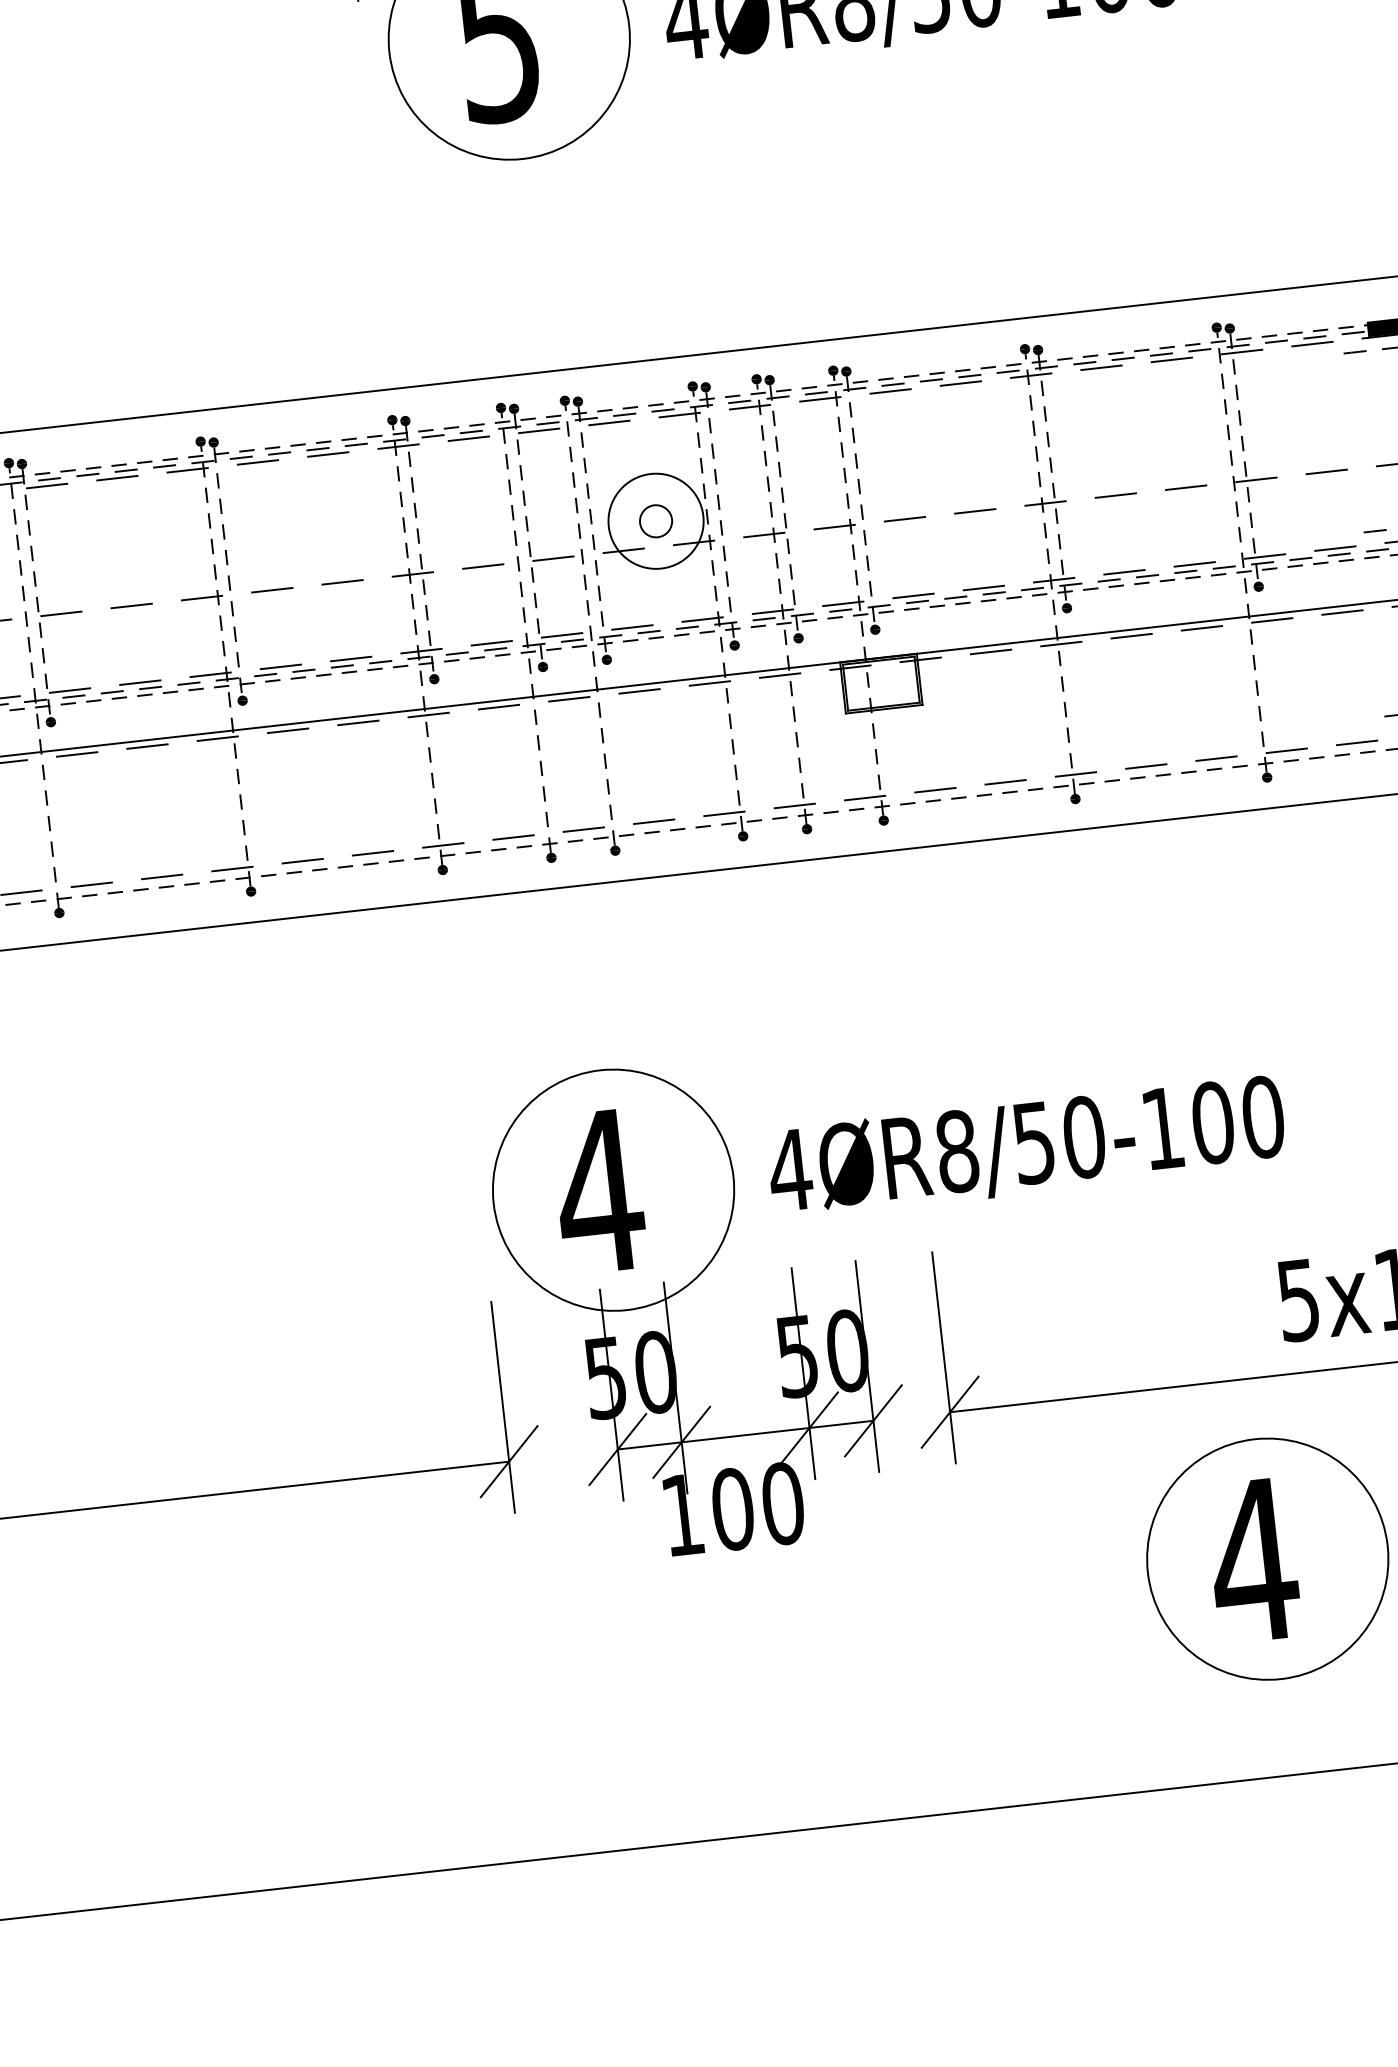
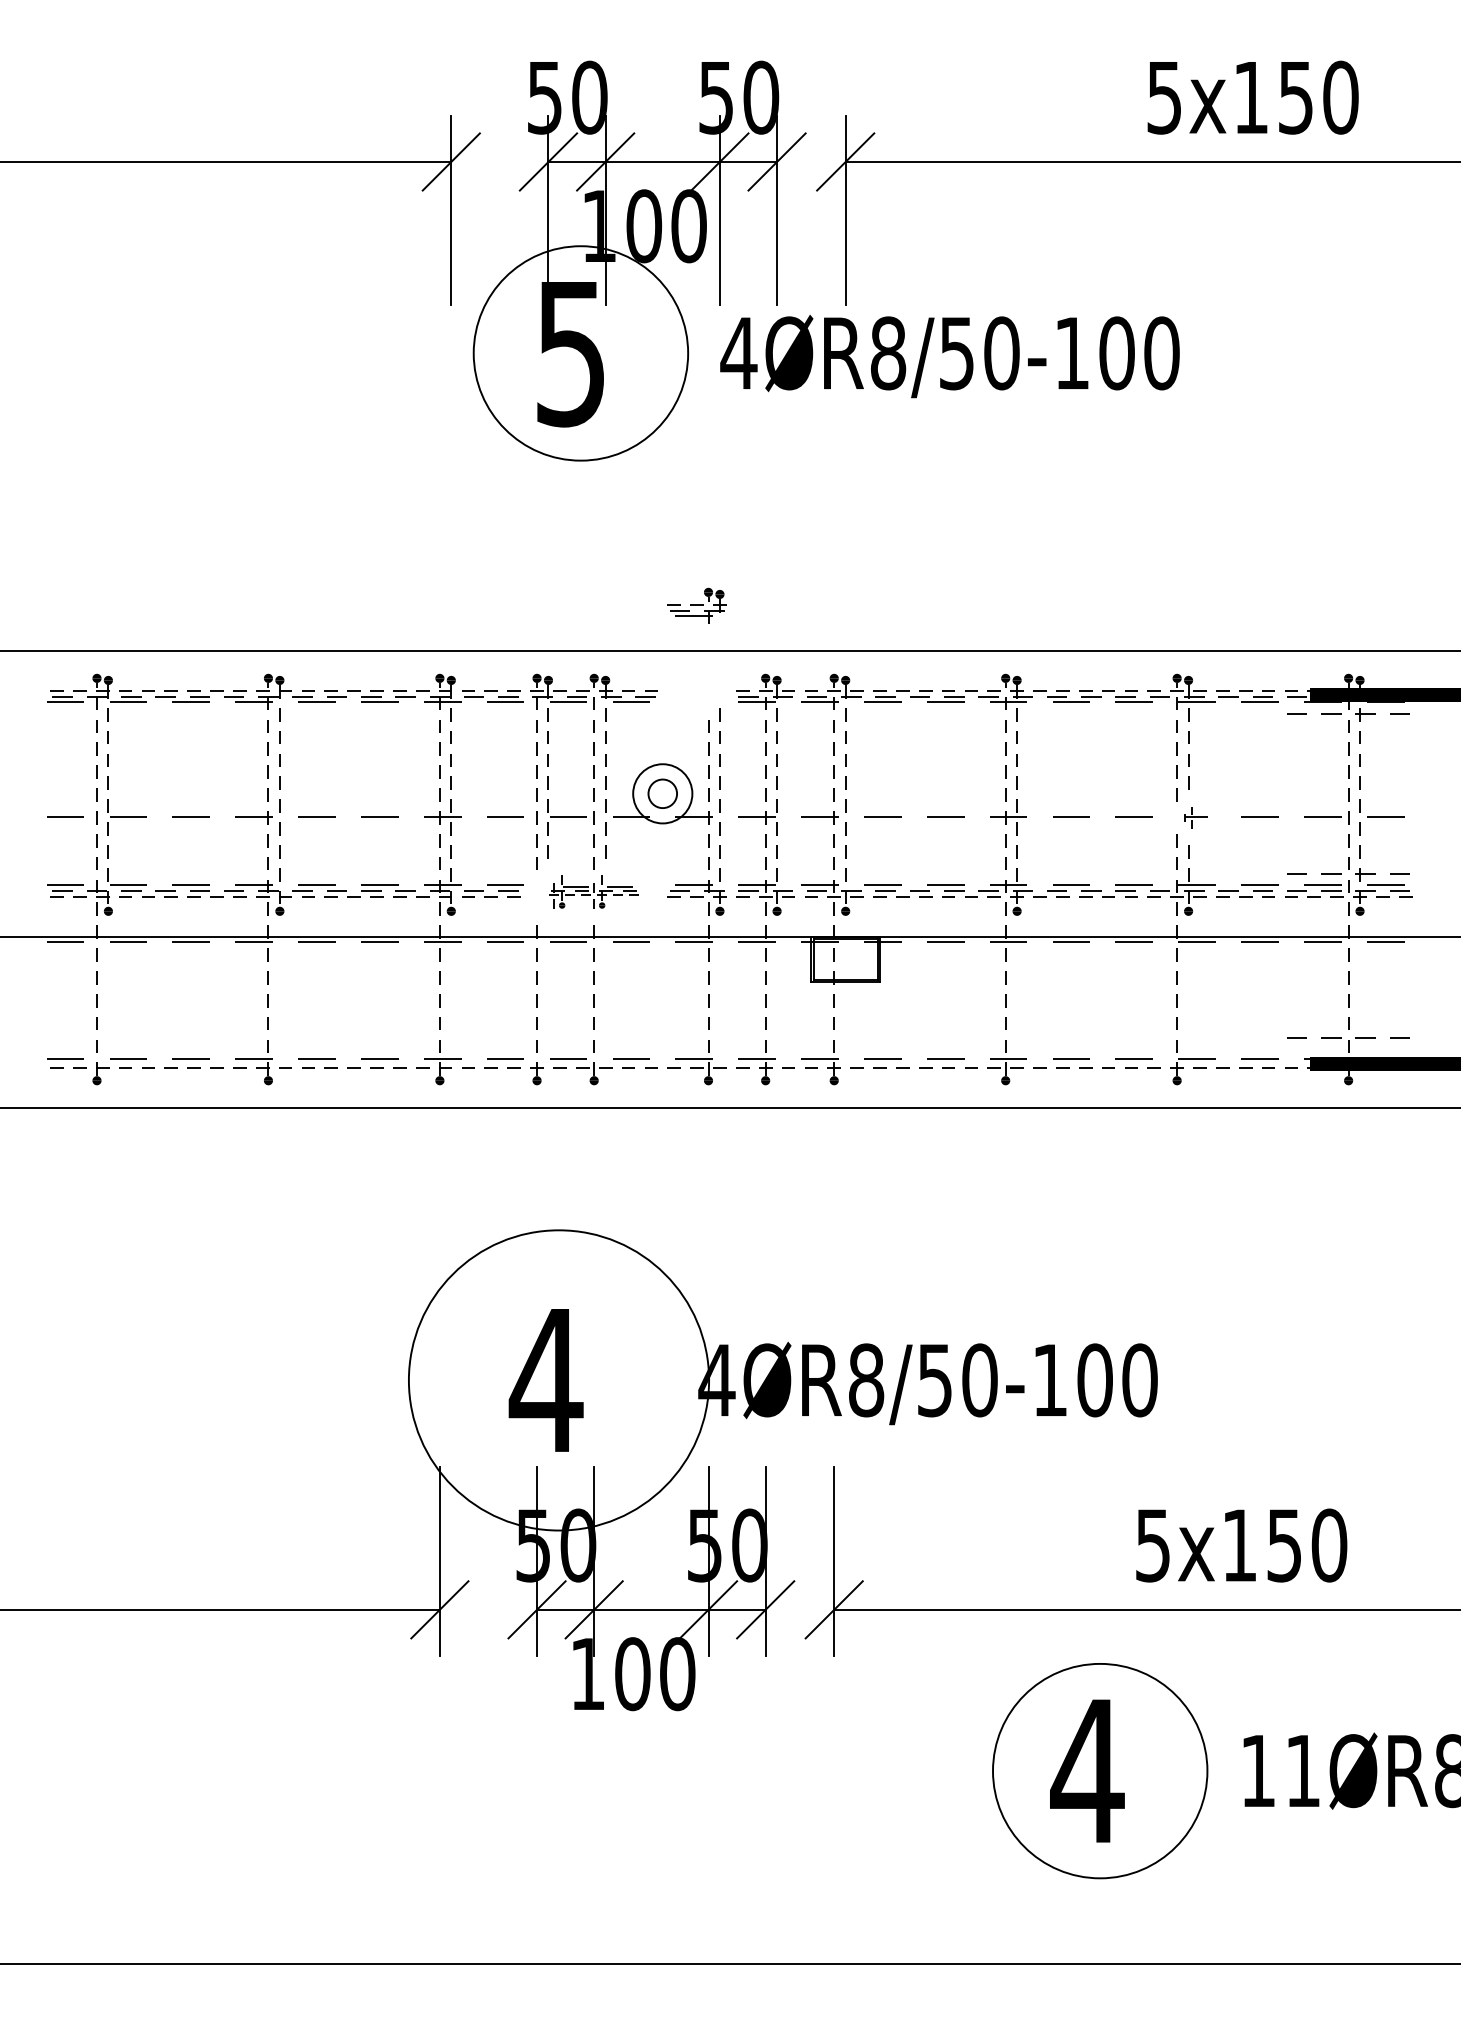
part: (680, 402) -> (696, 605), moved
part: (1254, 480) -> (1195, 817), size x0.6
circle: (655, 520) -> (662, 793), size x0.7
part: (590, 639) -> (593, 891), size x0.7
circle: (613, 1190) -> (558, 1380), size x1.4

